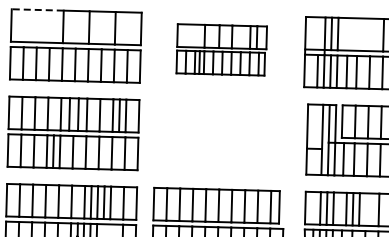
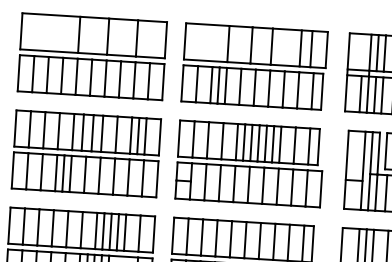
line: (37, 9) -> (51, 14), dashed -> solid
part: (221, 49) -> (254, 66), size x1.43
part: (219, 136) -> (248, 163), added

